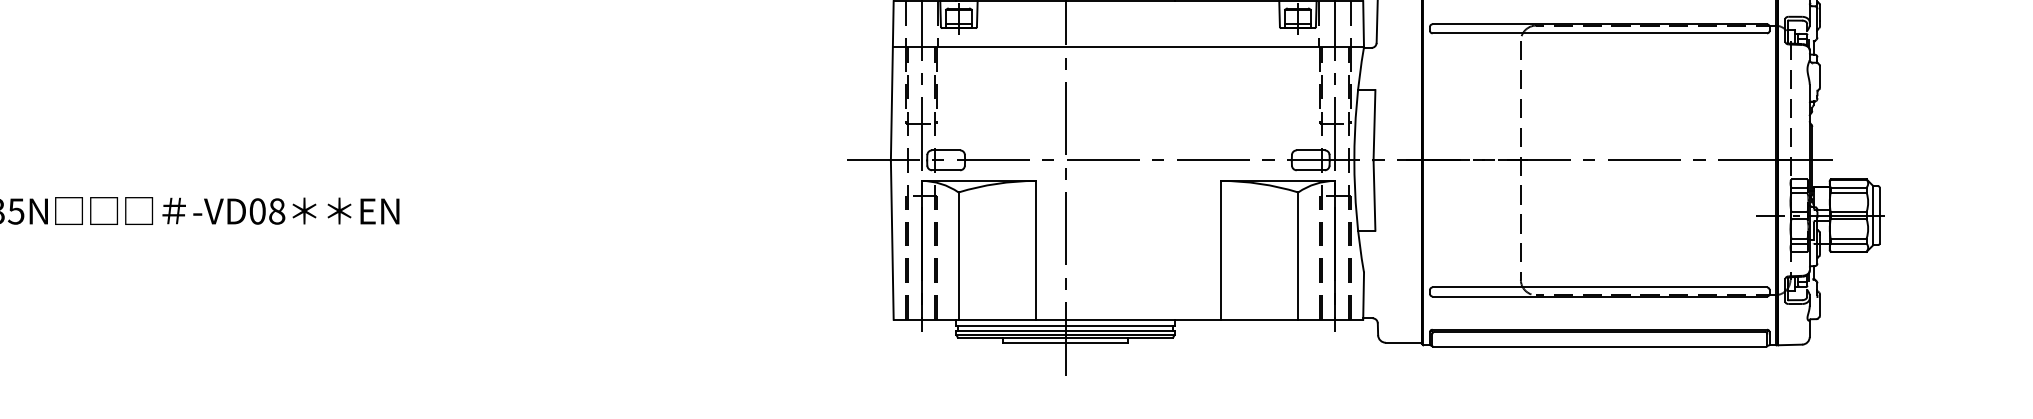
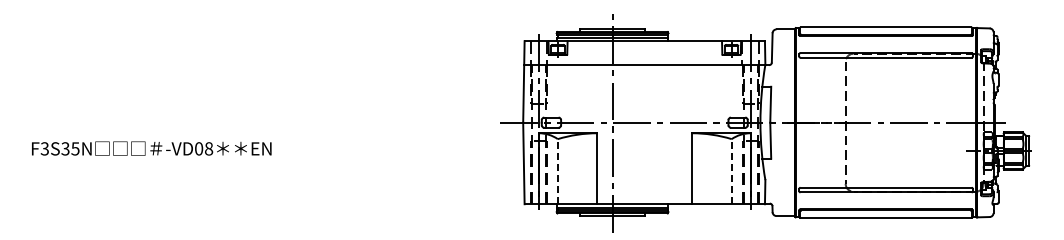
line: (957, 255) -> (557, 171), solid -> dashed
line: (1297, 255) -> (731, 171), solid -> dashed

